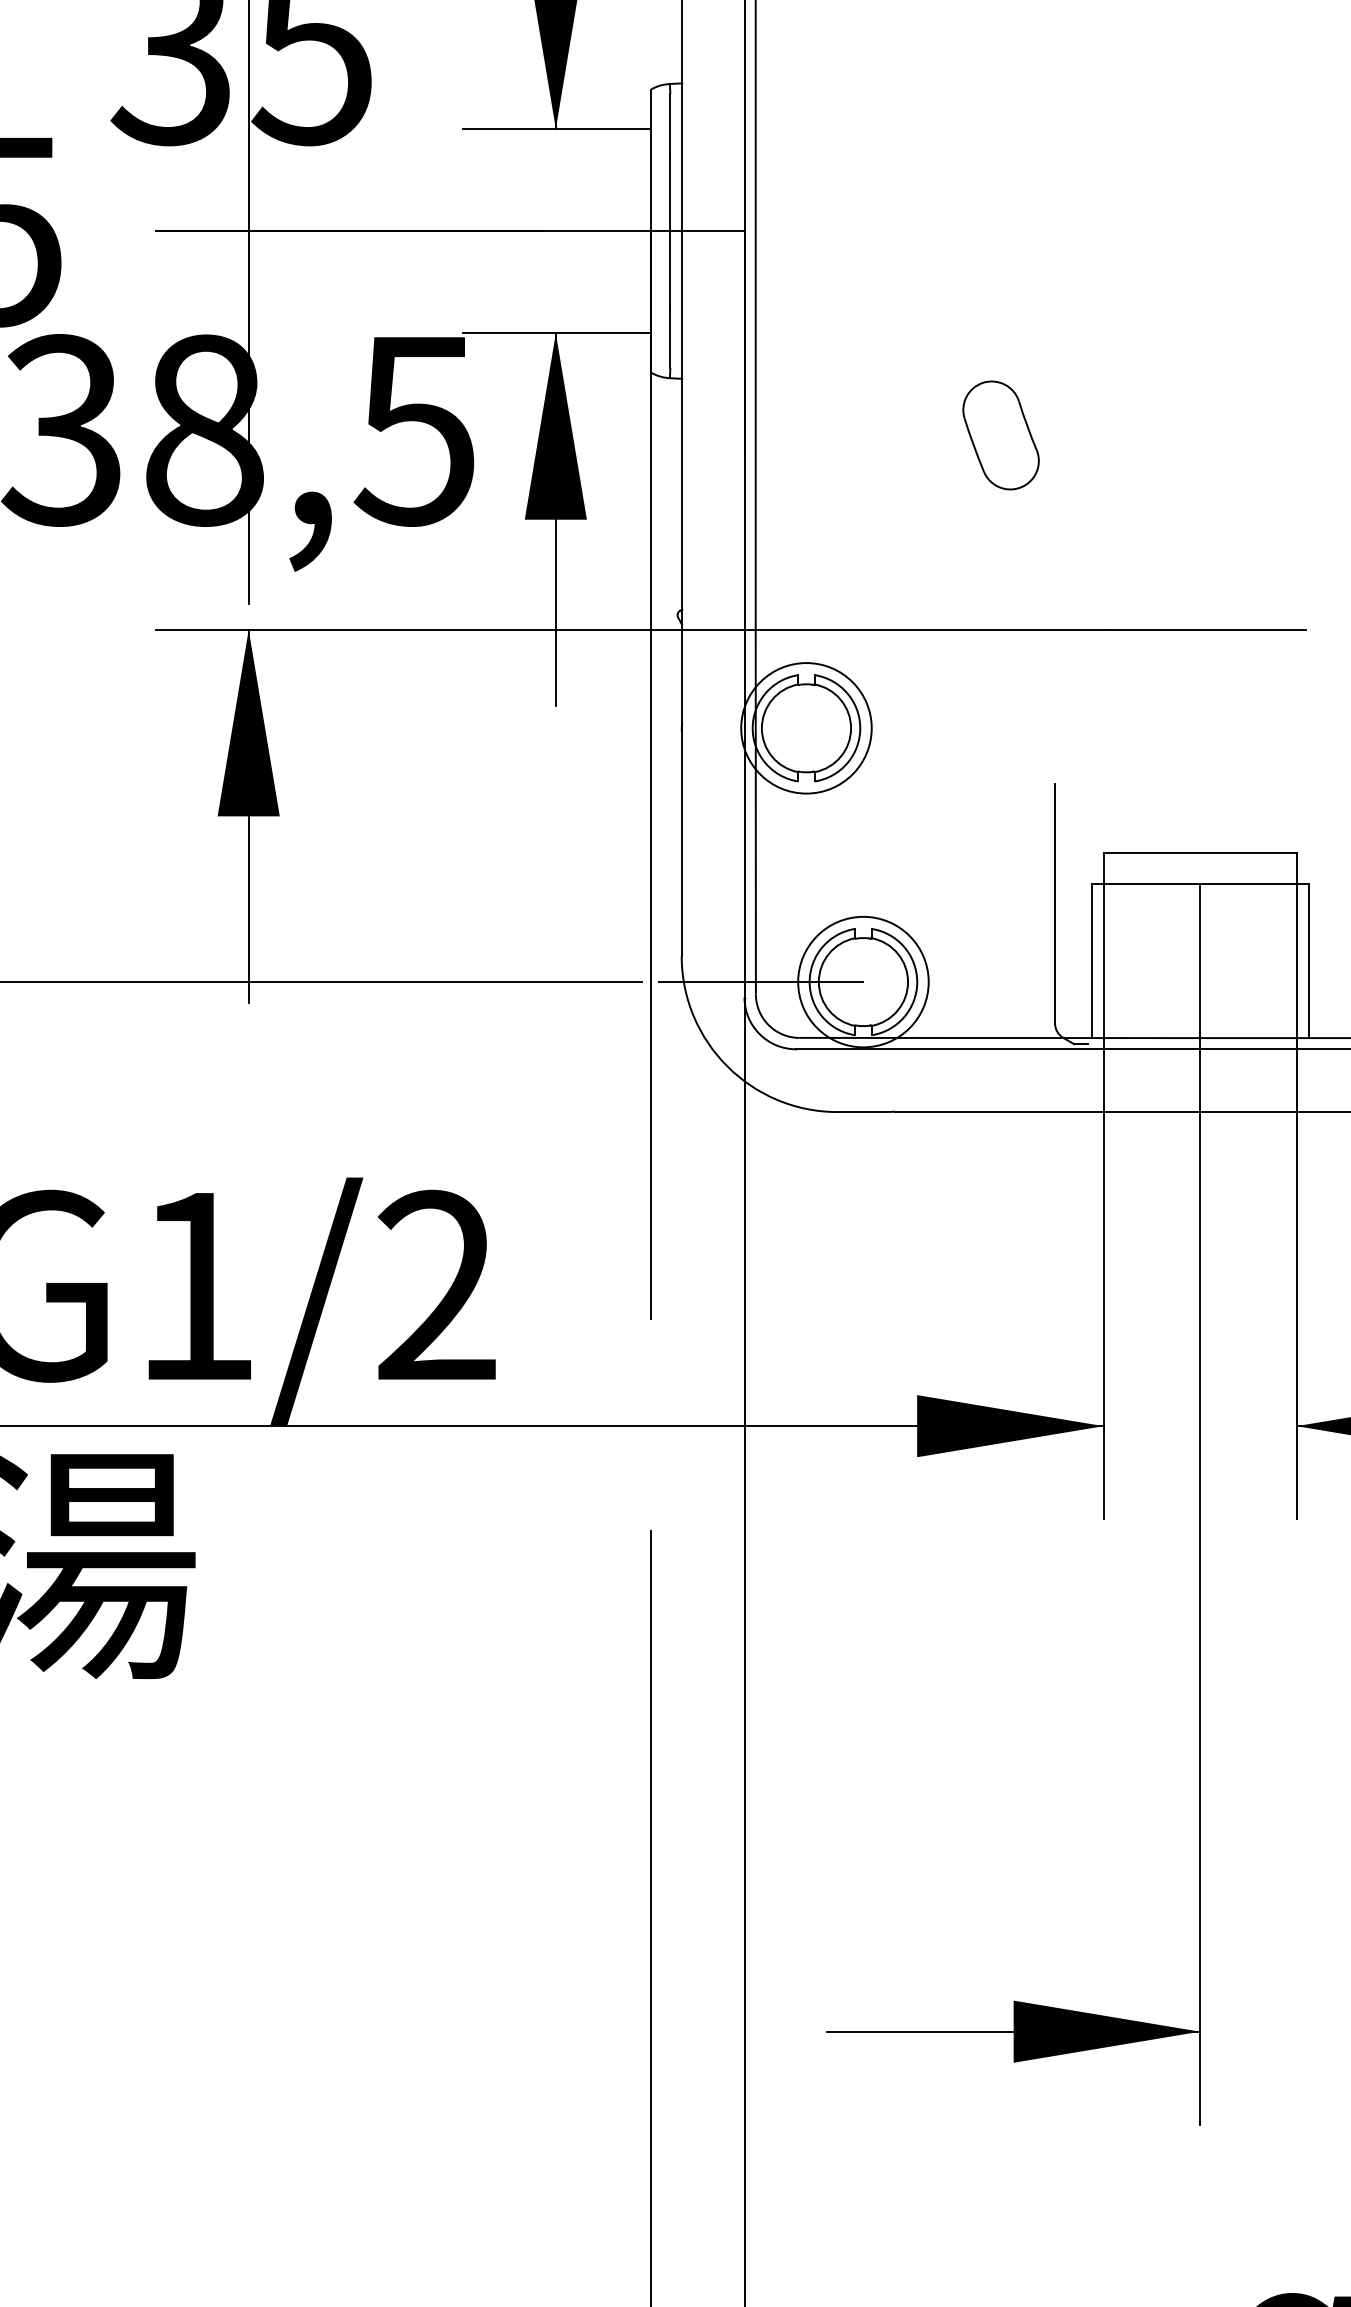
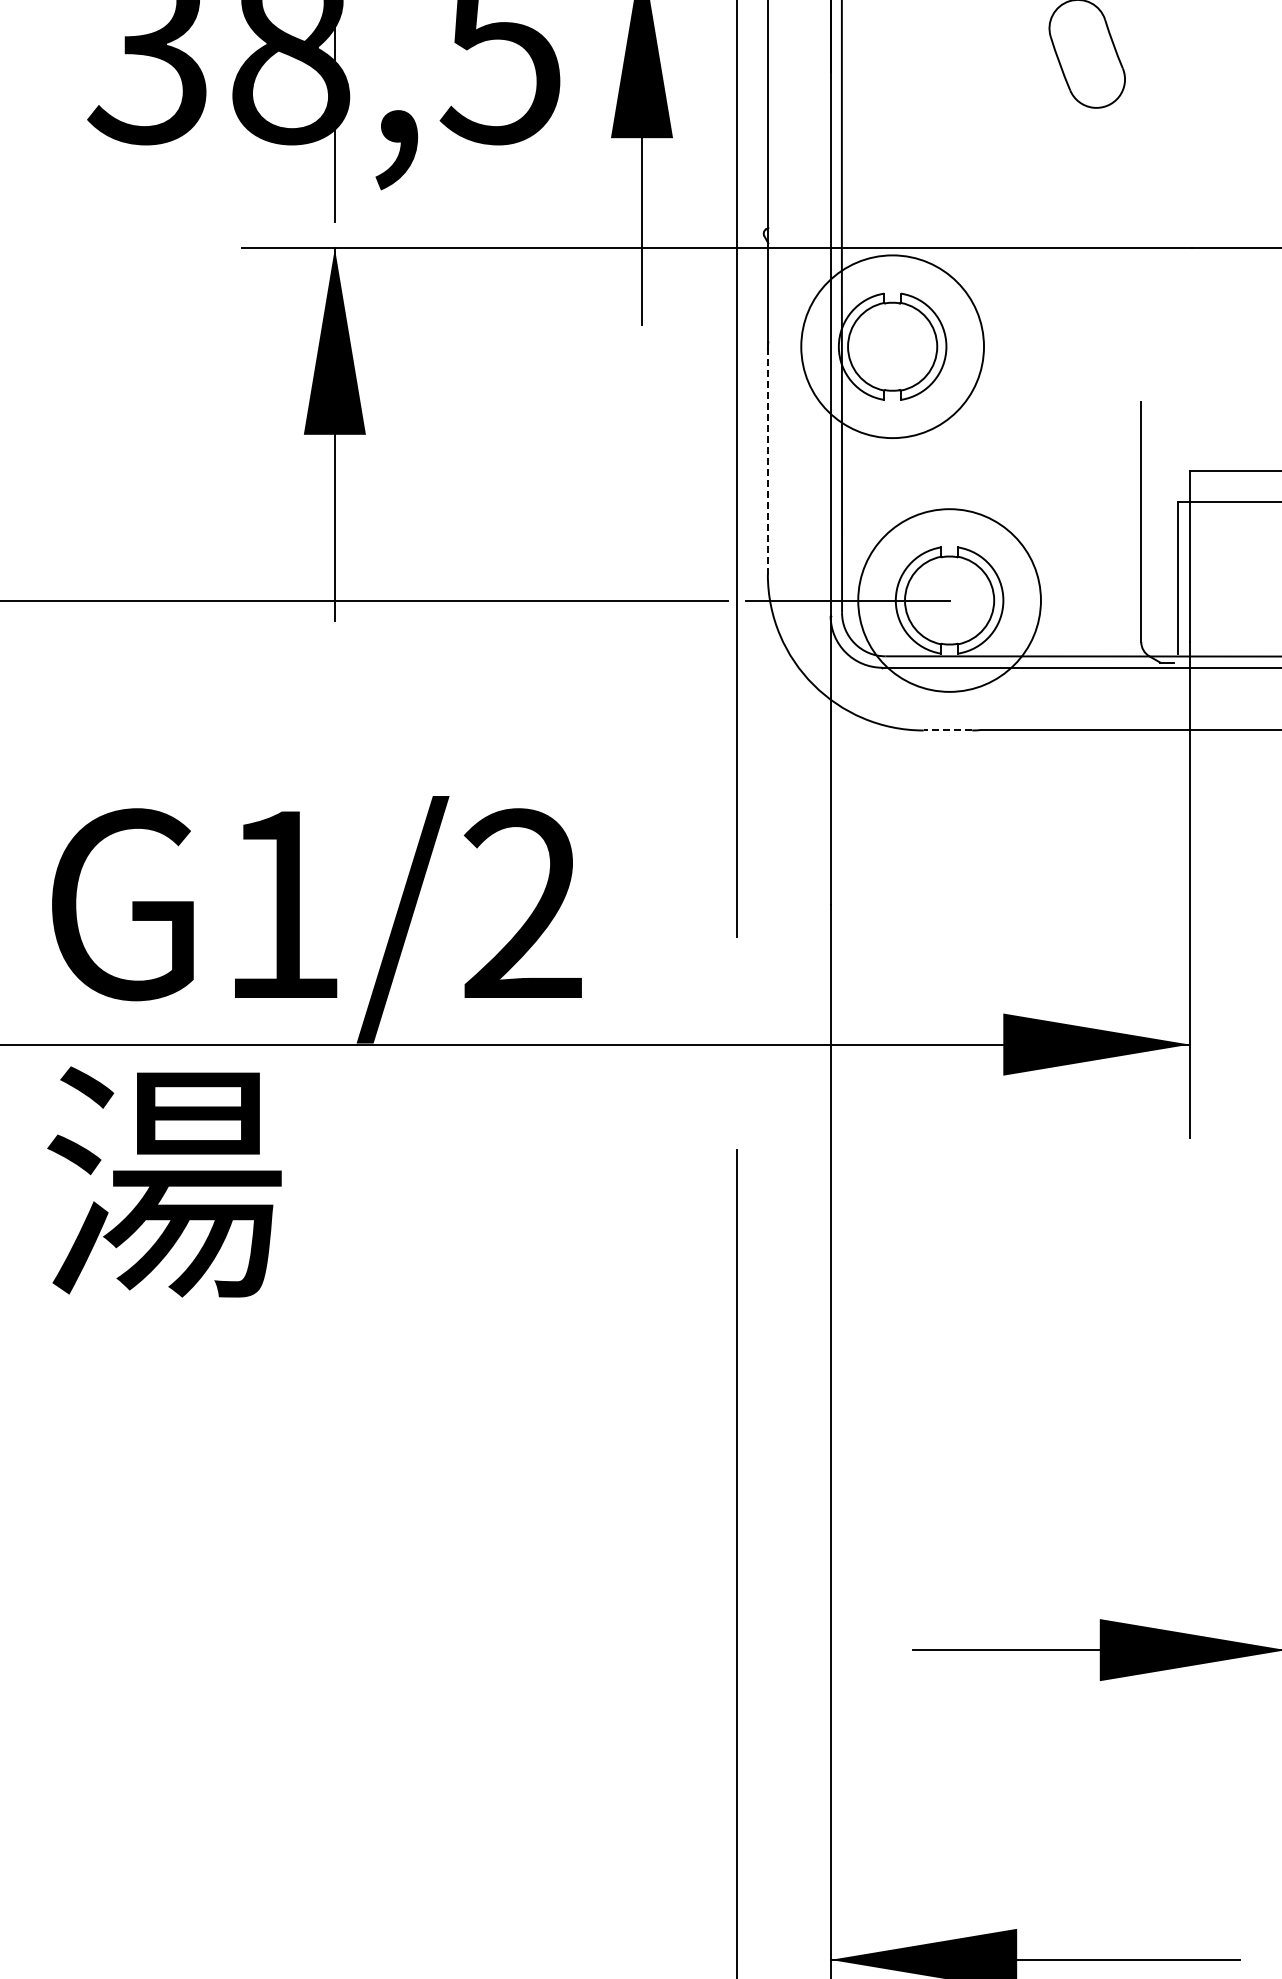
circle: (806, 728) -> (892, 346), size x1.4
line: (681, 843) -> (767, 461), solid -> dashed
circle: (863, 981) -> (949, 599), size x1.4
line: (861, 1112) -> (947, 730), solid -> dashed

